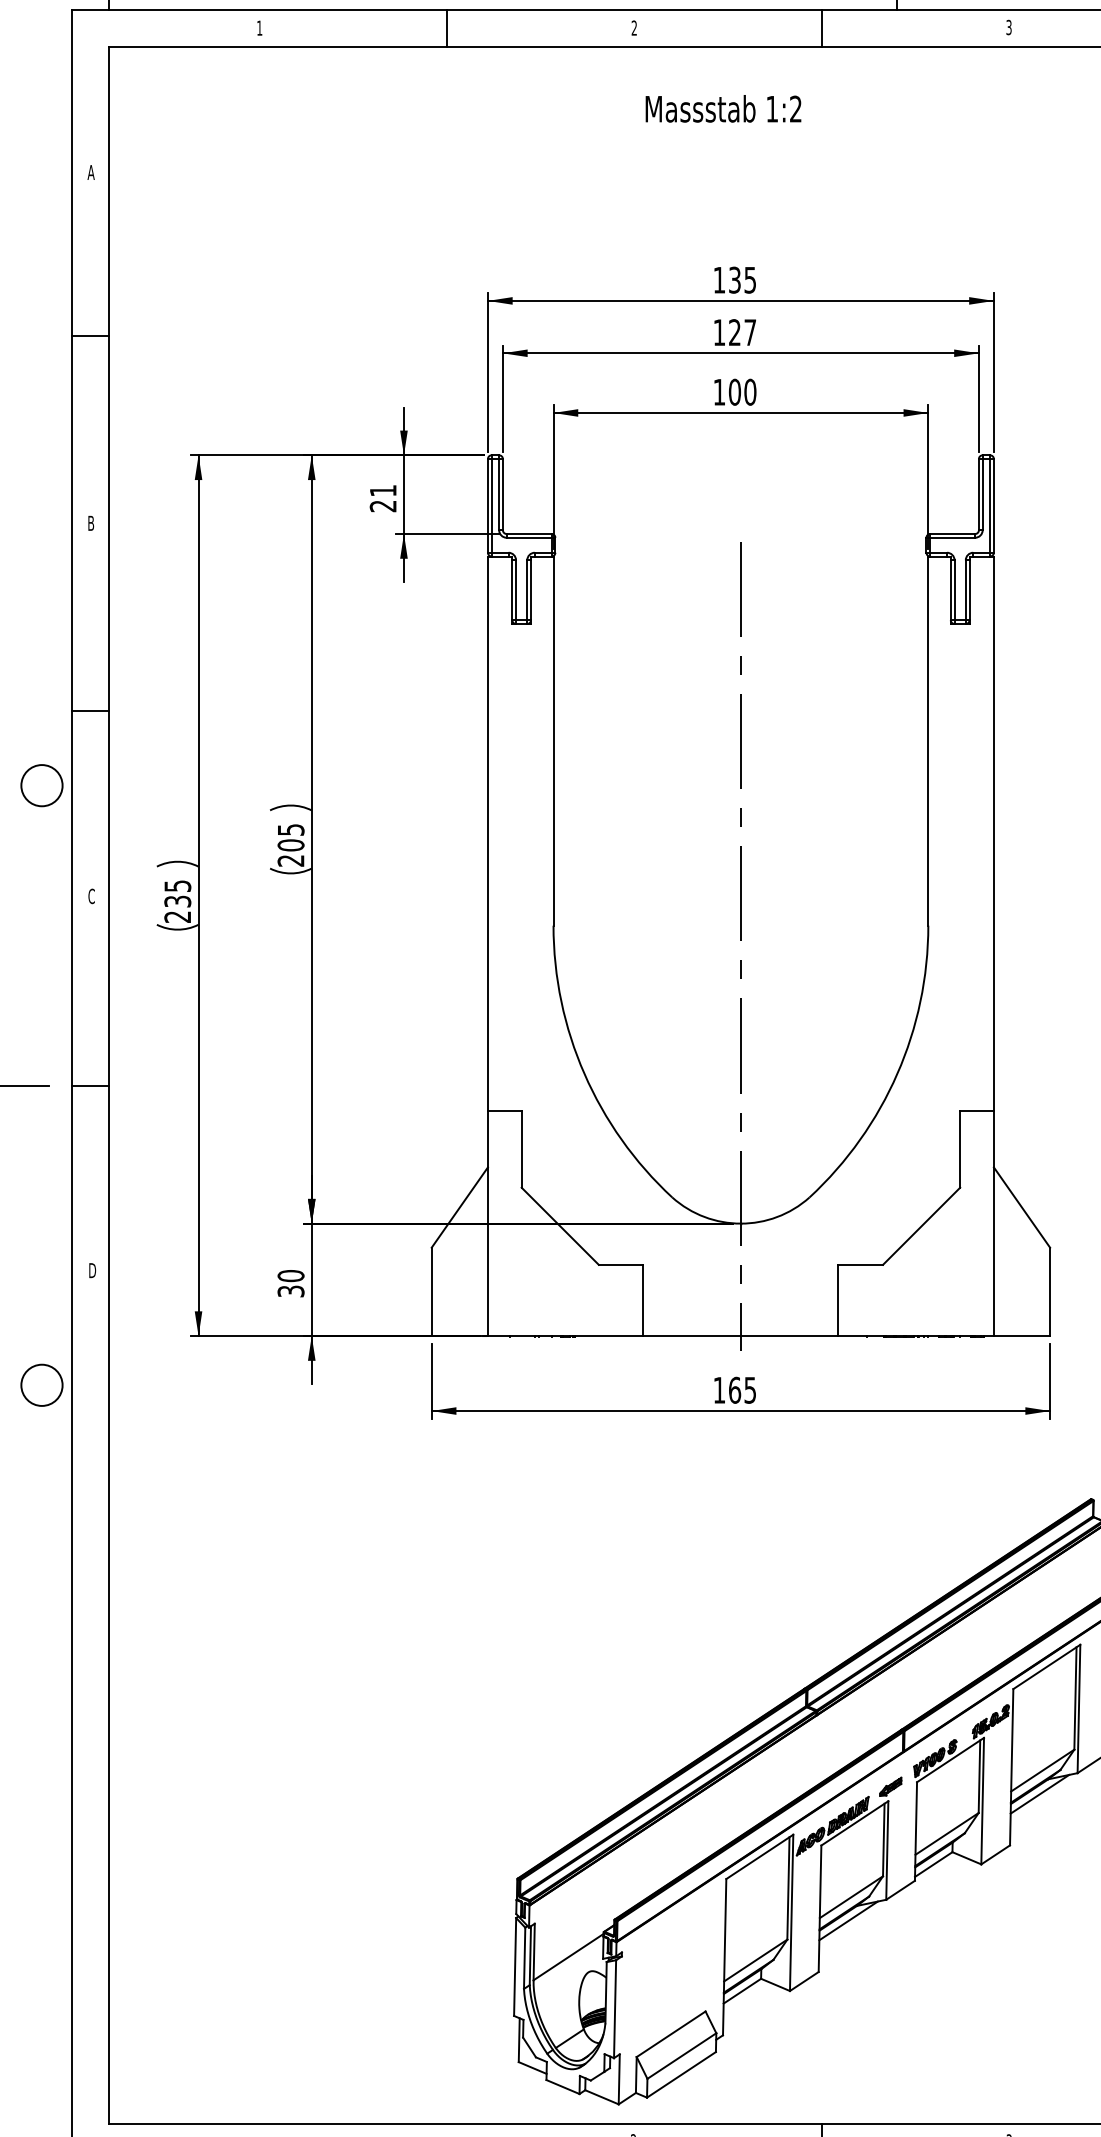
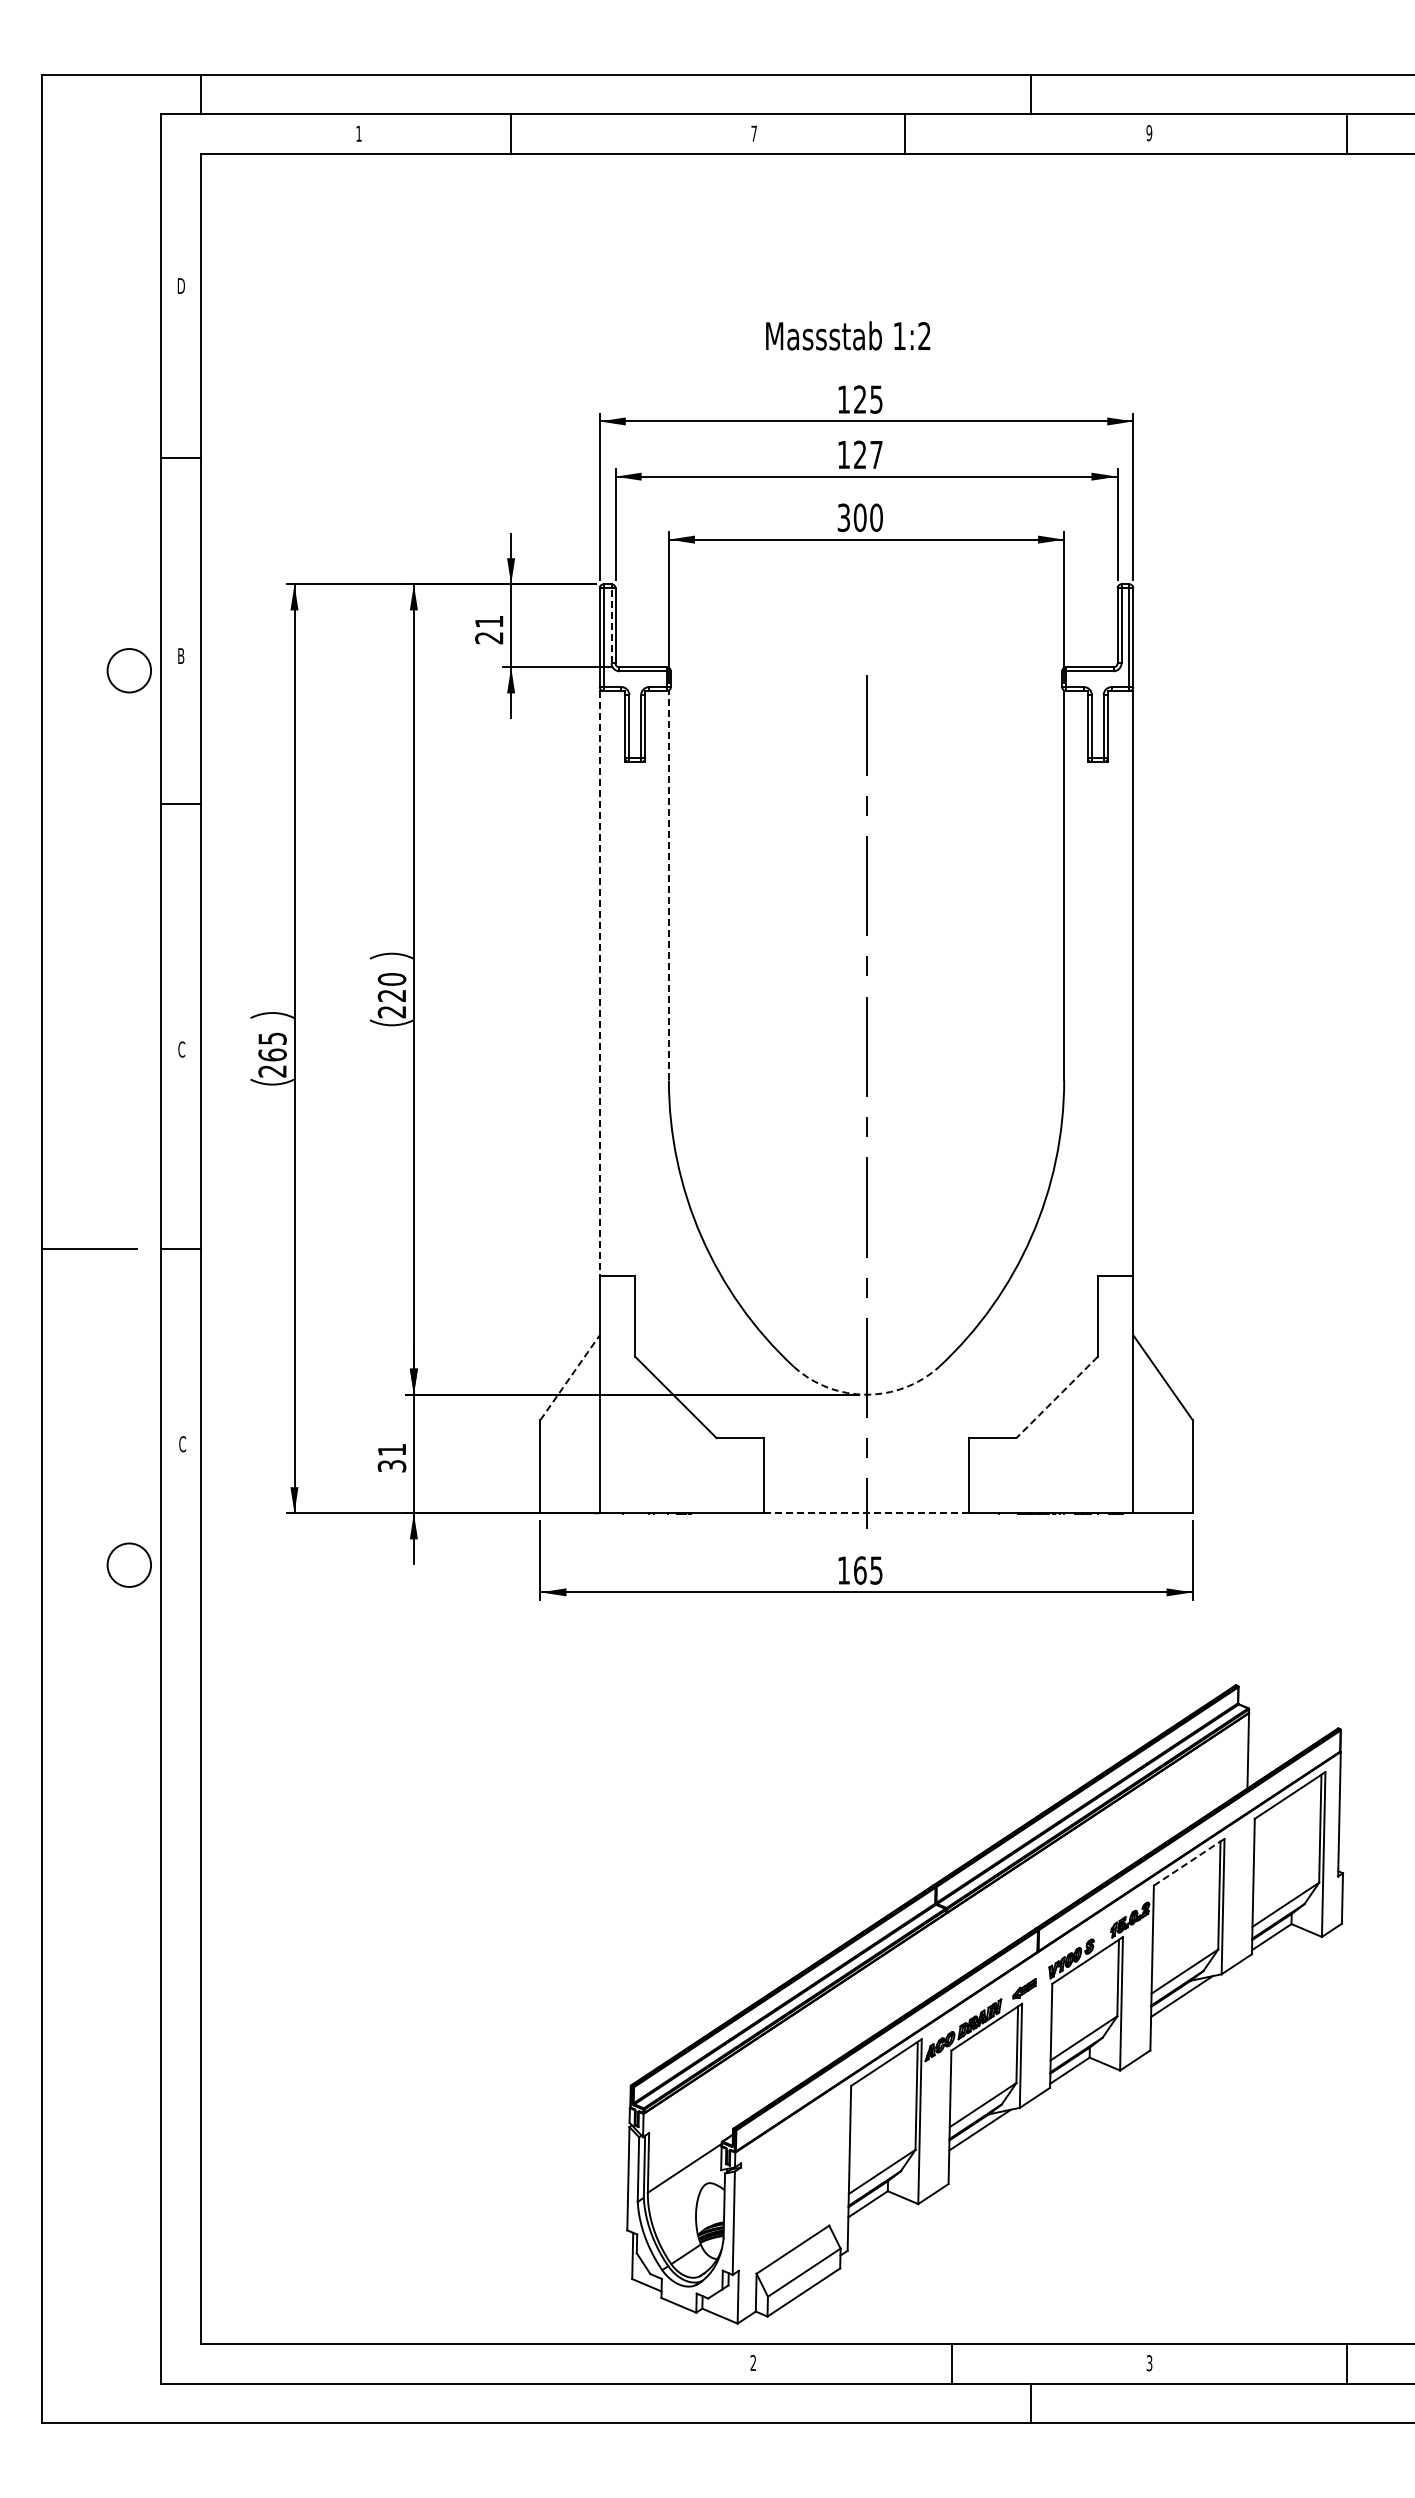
text: (1009, 26) -> (1149, 132), 3 -> 9
text: (633, 27) -> (753, 133), 2 -> 7
line: (446, 28) -> (511, 134), moved
line: (821, 28) -> (904, 134), moved
text: (723, 108) -> (848, 335), moved
text: (90, 172) -> (180, 285), A -> D
text: (735, 280) -> (860, 399), 135 -> 125
text: (719, 391) -> (843, 517), 100 -> 300
line: (499, 494) -> (611, 625), solid -> dashed
line: (90, 710) -> (180, 803), moved
line: (553, 740) -> (668, 885), solid -> dashed
circle: (41, 785) -> (128, 670), moved
line: (487, 833) -> (599, 983), solid -> dashed
text: (290, 837) -> (391, 987), 205 -> 220
text: (177, 901) -> (272, 1054), 235 -> 265
line: (460, 1207) -> (570, 1377), solid -> dashed
arc: (740, 1223) -> (866, 1394), solid -> dashed
line: (921, 1226) -> (1057, 1397), solid -> dashed
text: (92, 1270) -> (182, 1444), D -> C
text: (290, 1275) -> (391, 1449), 30 -> 31
line: (740, 1336) -> (866, 1513), solid -> dashed
line: (1047, 1667) -> (1189, 1862), solid -> dashed

